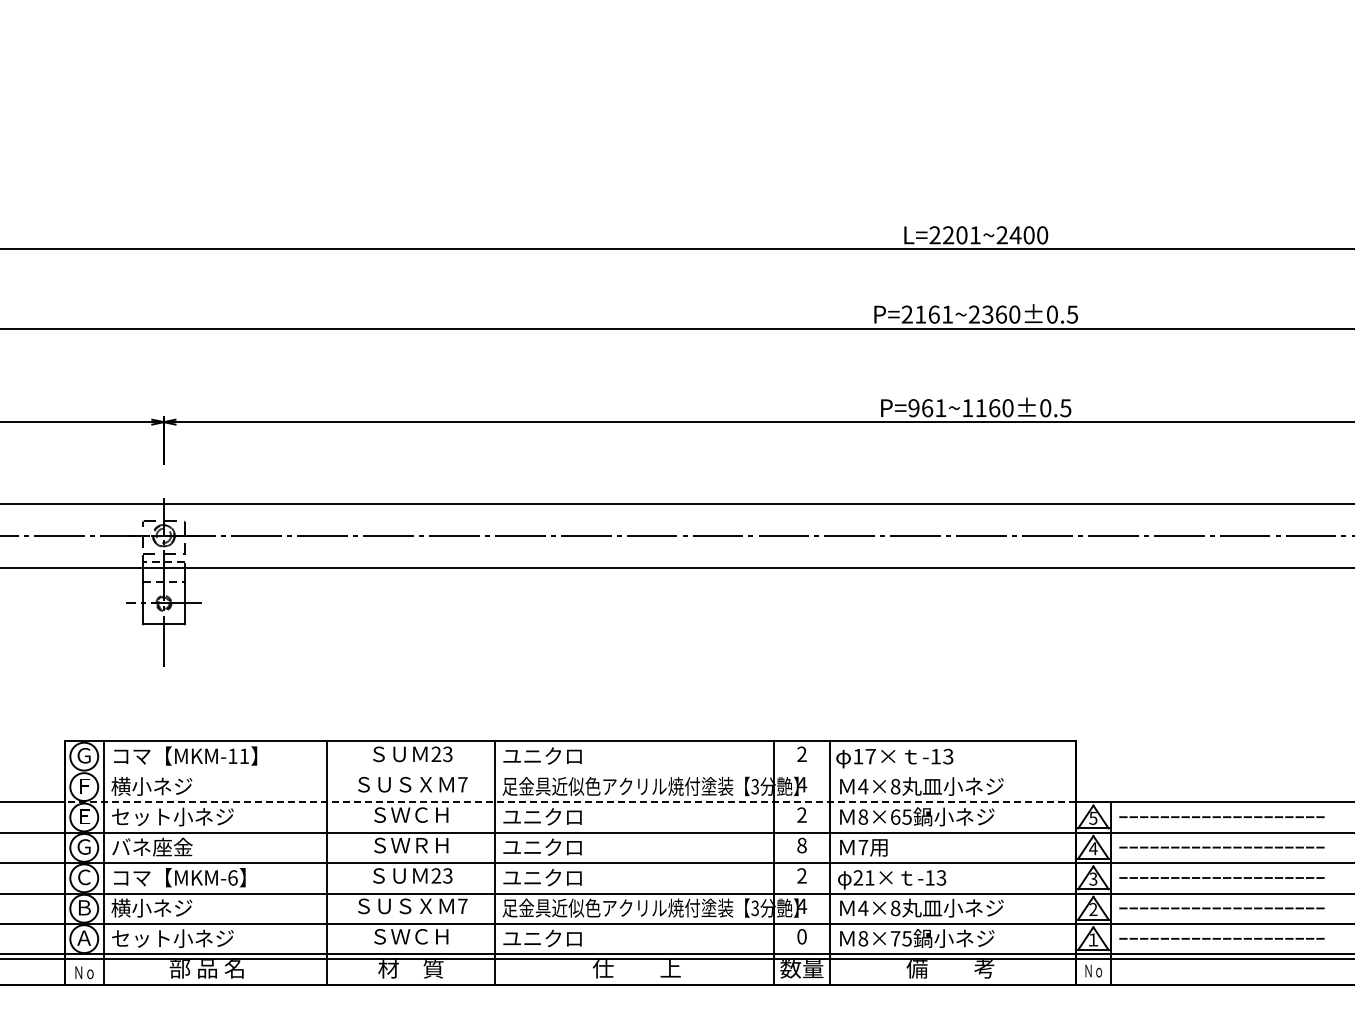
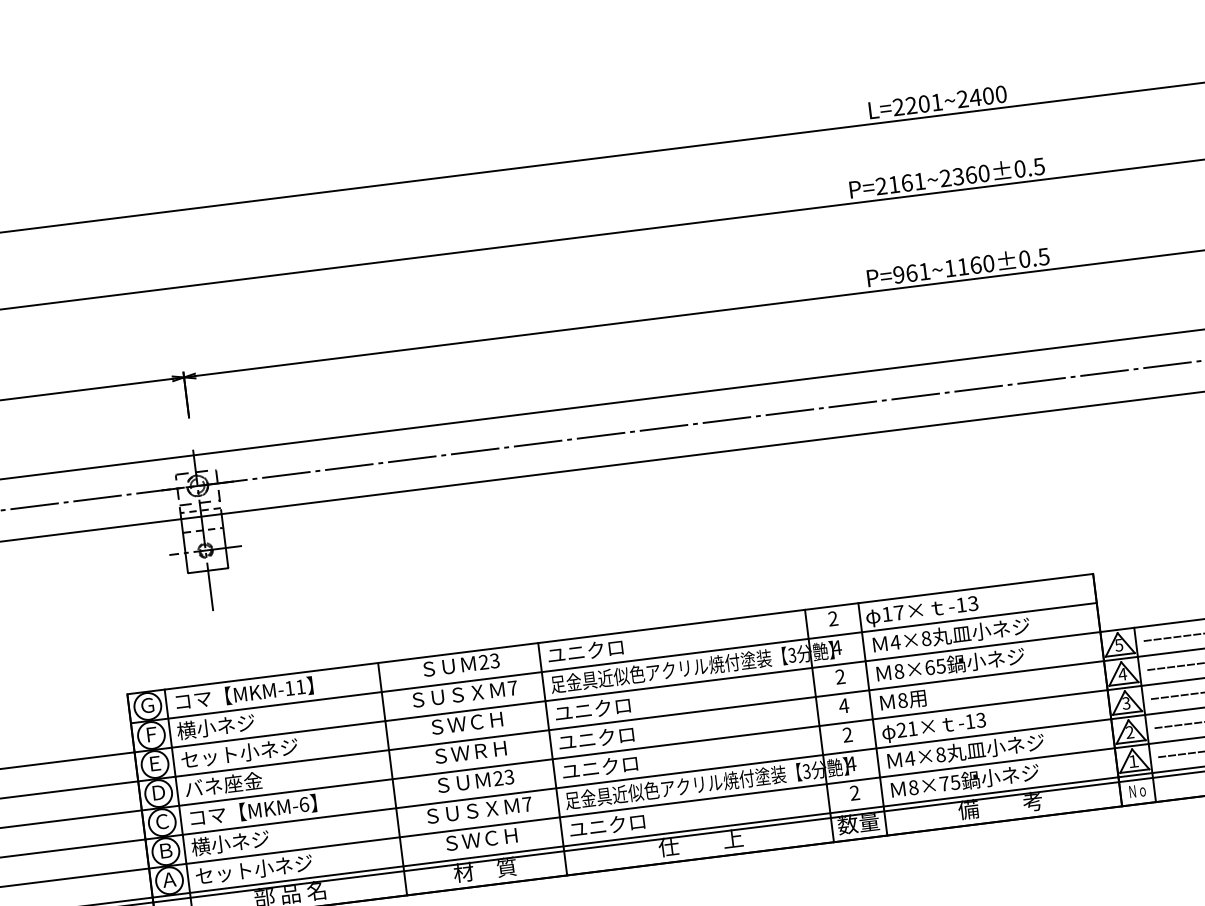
line: (569, 771) -> (613, 662), added
line: (570, 802) -> (617, 692), dashed -> solid
text: (801, 845) -> (843, 705), 8 -> 4
text: (83, 846) -> (157, 792), Ｇ -> Ｄ
text: (863, 847) -> (902, 700), 7 -> 8
text: (801, 936) -> (854, 792), 0 -> 2

